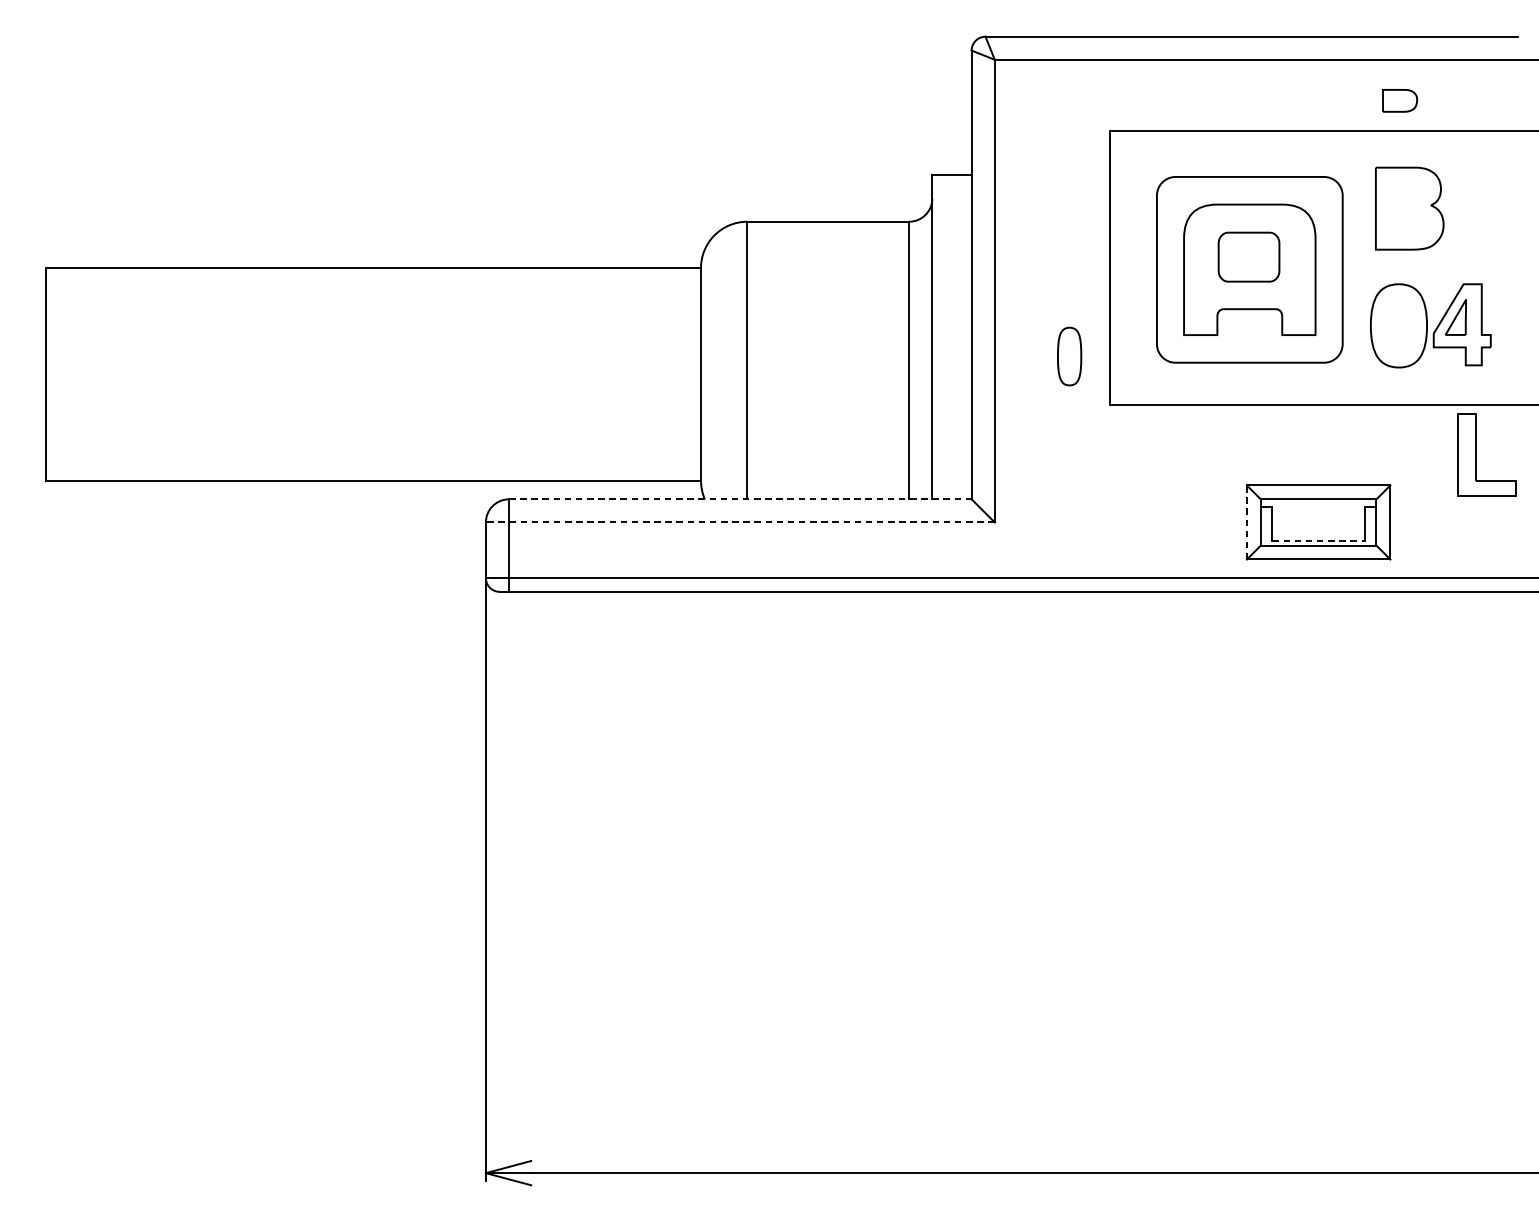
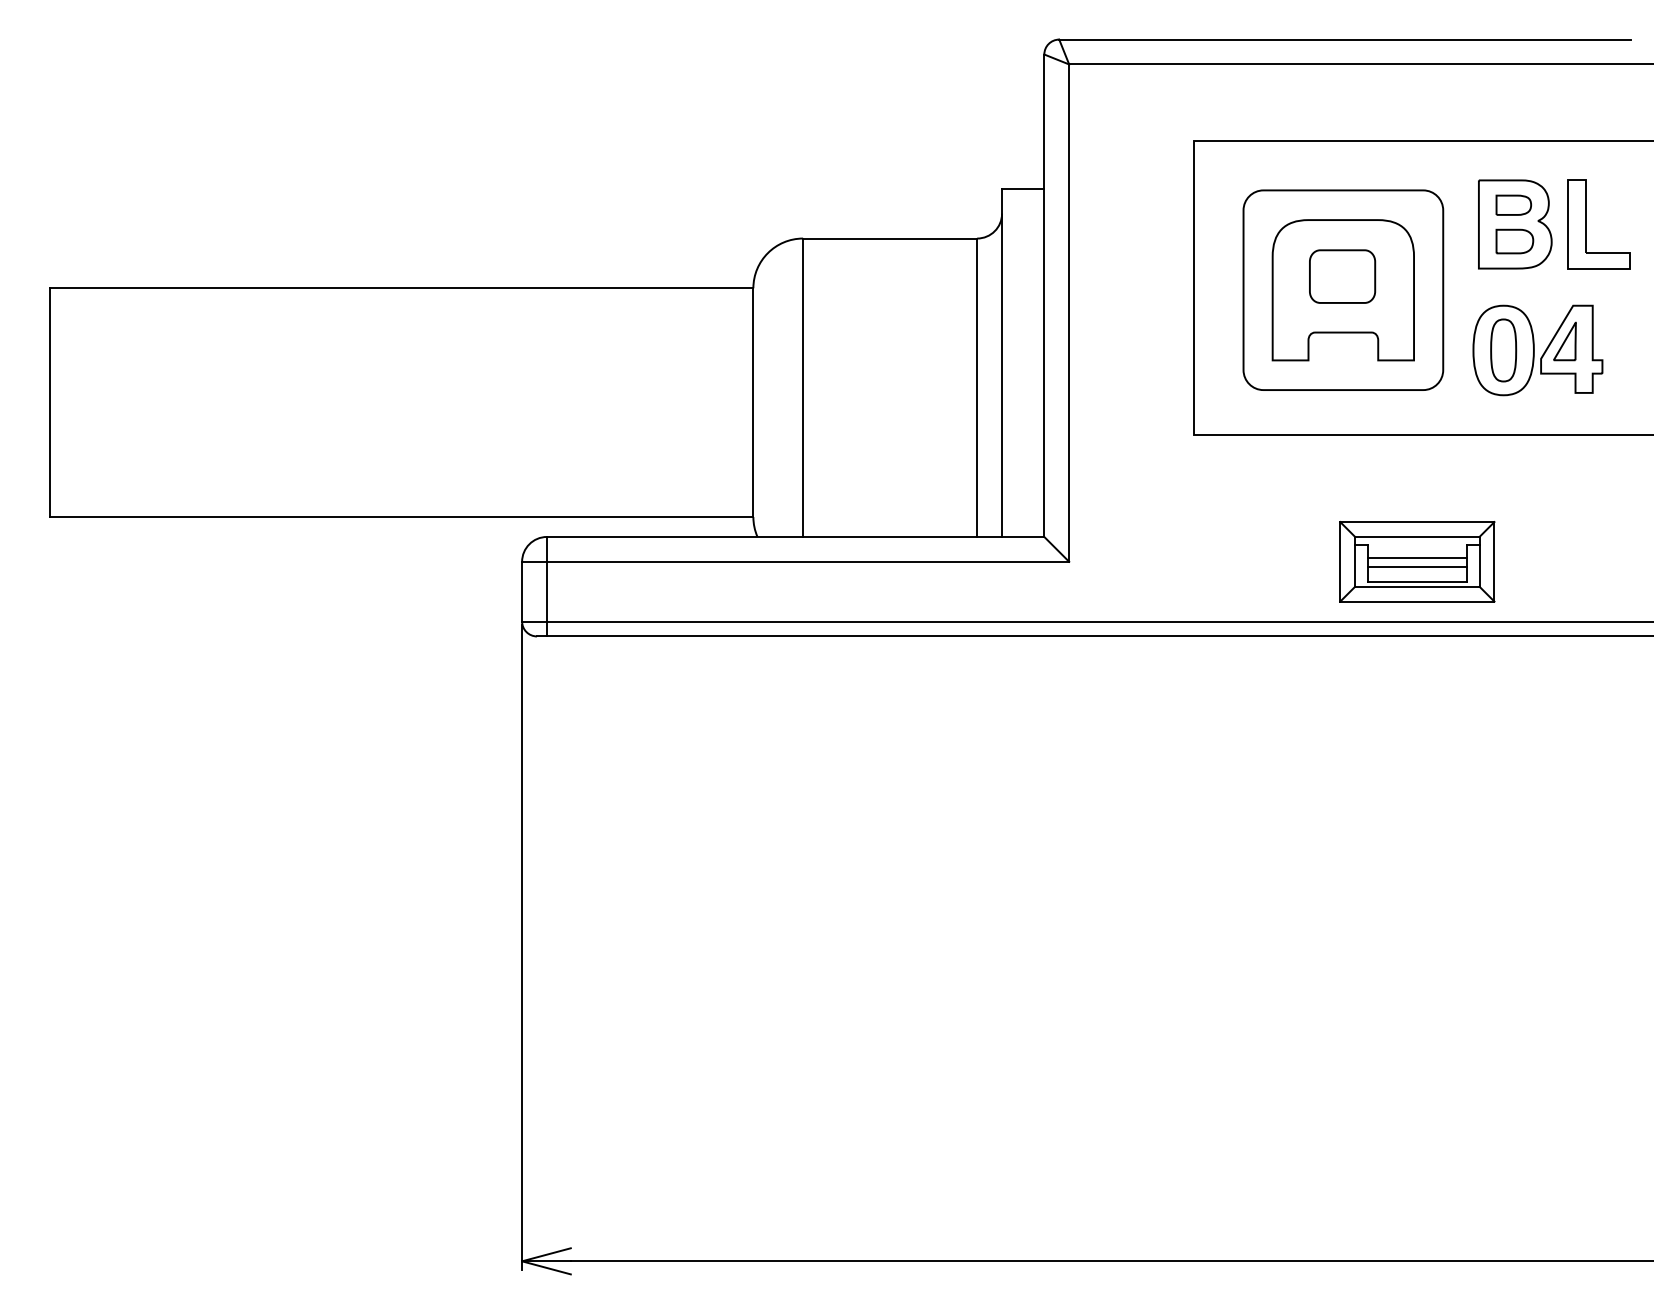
part: (1399, 100) -> (1514, 241), moved
part: (1408, 190) -> (1513, 204), added
part: (1069, 356) -> (1503, 350), moved
part: (1475, 455) -> (1586, 224), moved
line: (740, 498) -> (795, 536), dashed -> solid
line: (1318, 519) -> (1417, 558), added
line: (740, 522) -> (795, 561), dashed -> solid
line: (1247, 522) -> (1340, 561), dashed -> solid
line: (1318, 526) -> (1417, 566), added
line: (1318, 540) -> (1417, 581), dashed -> solid

